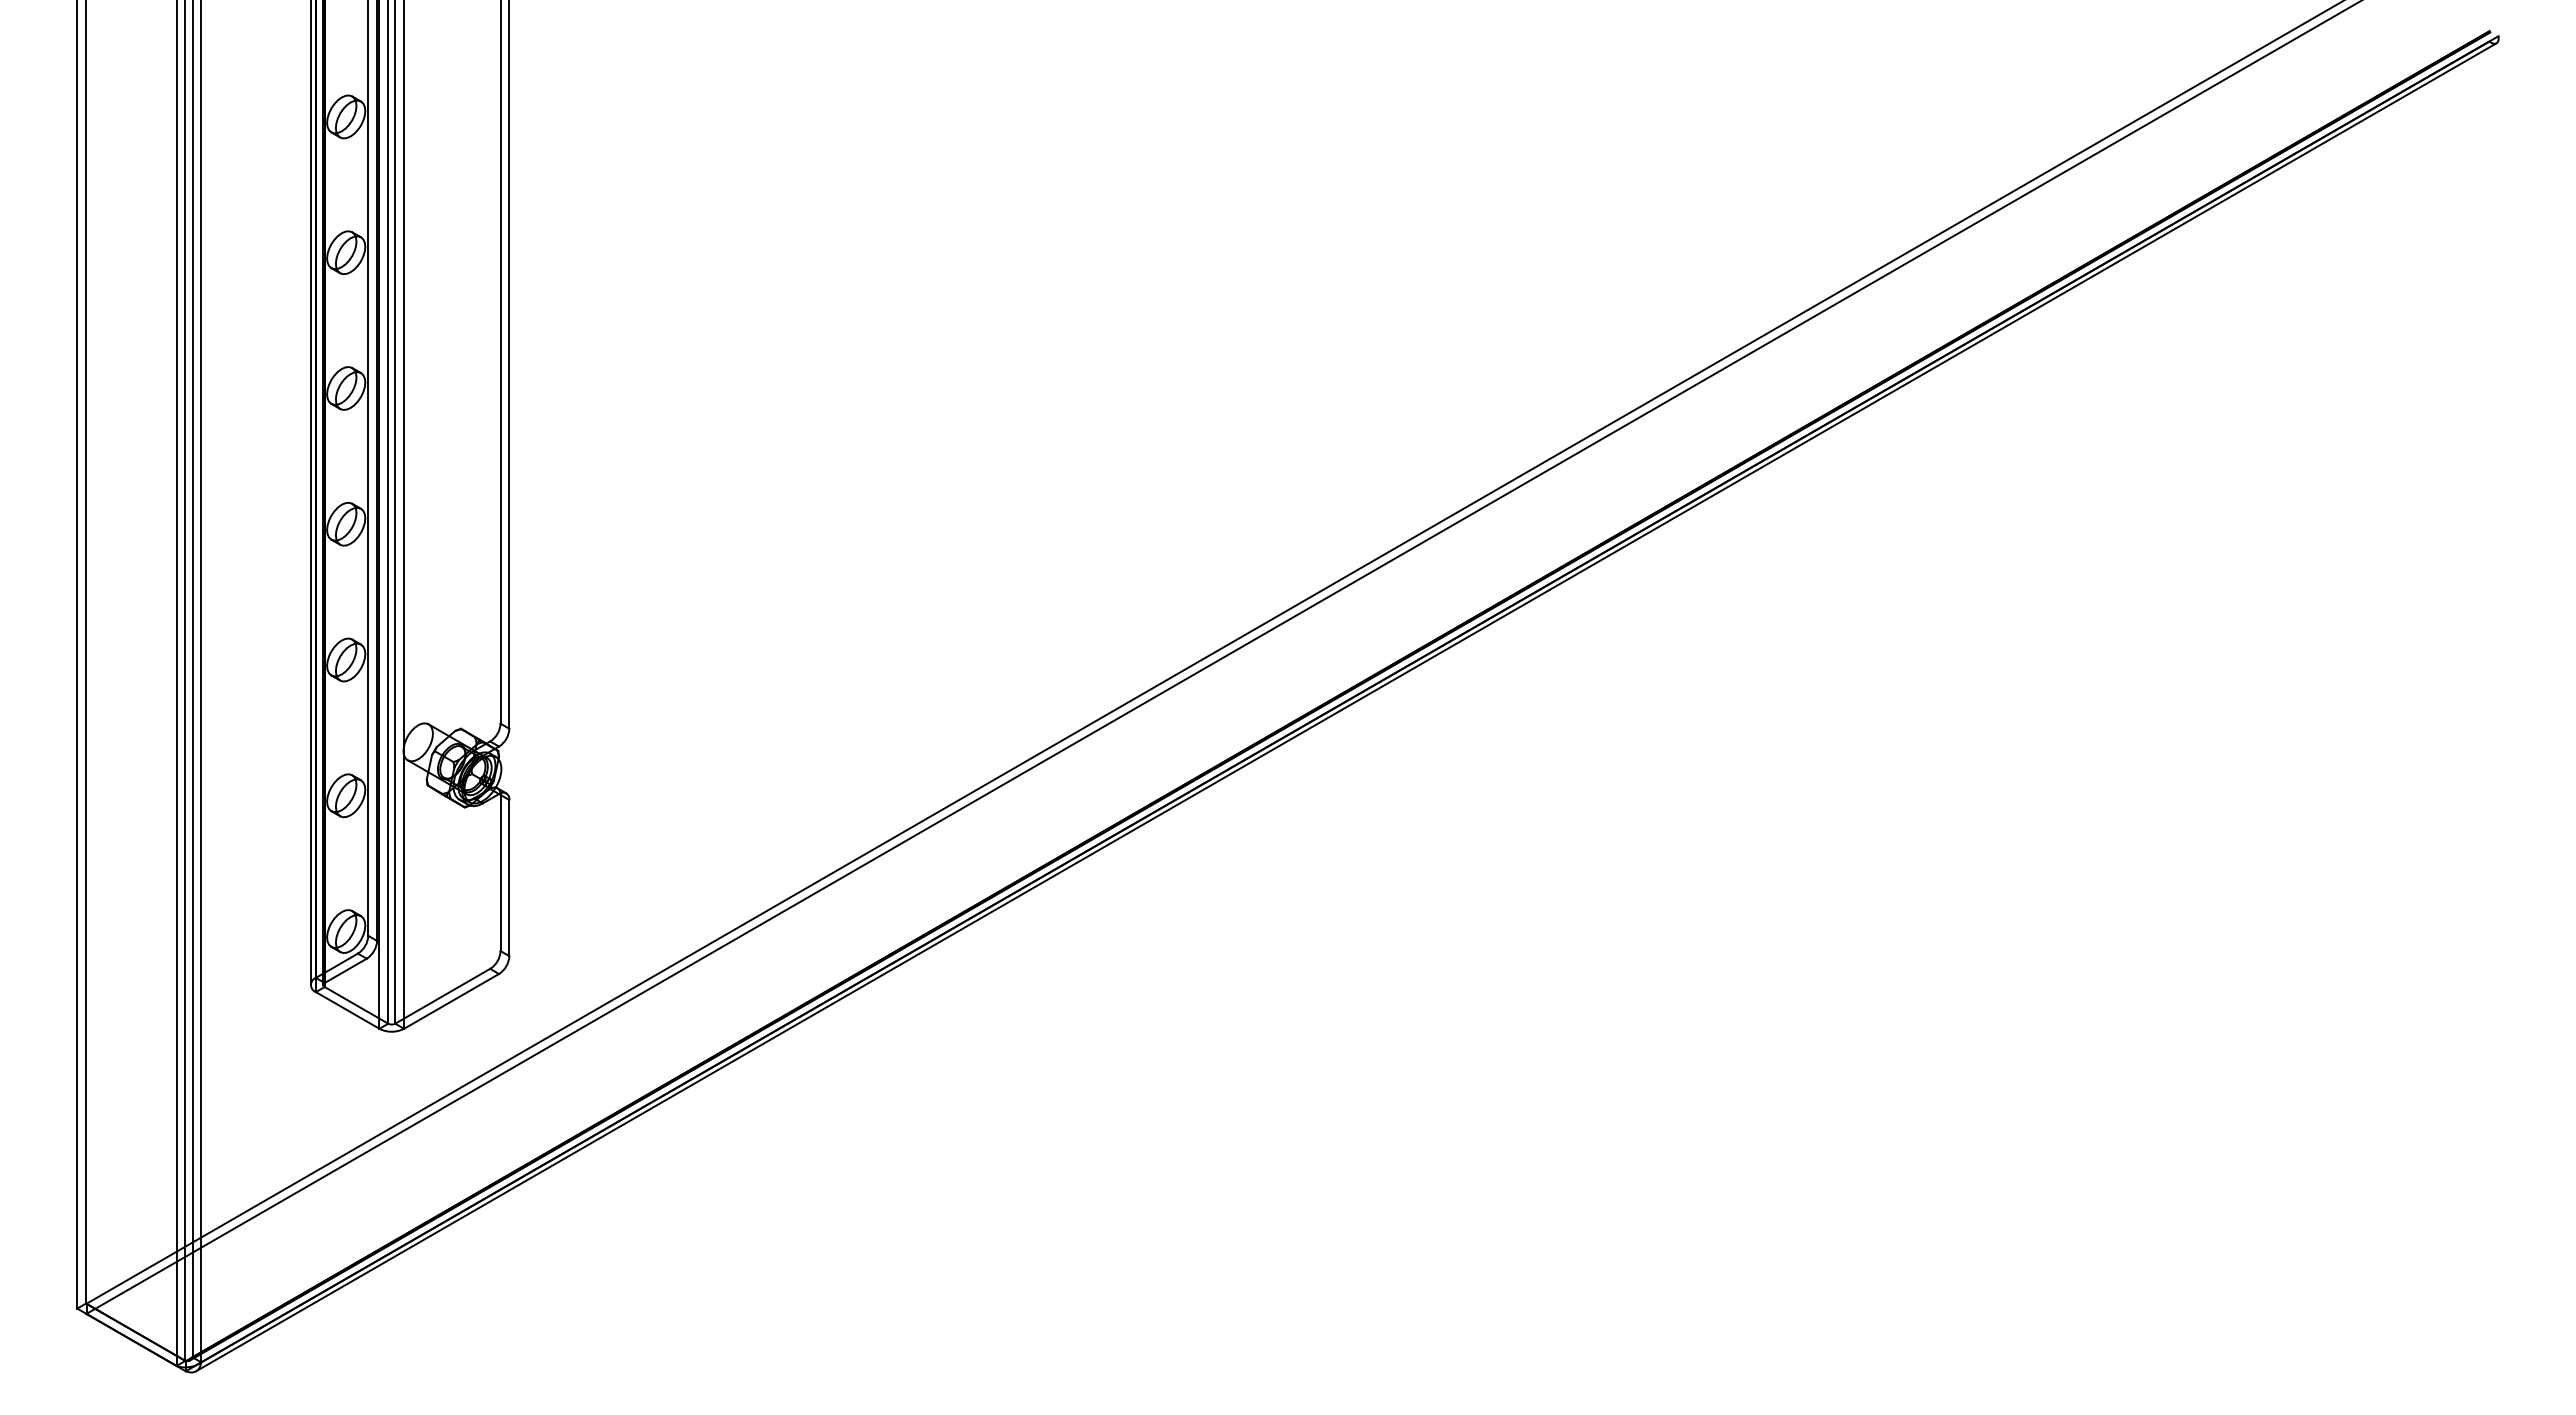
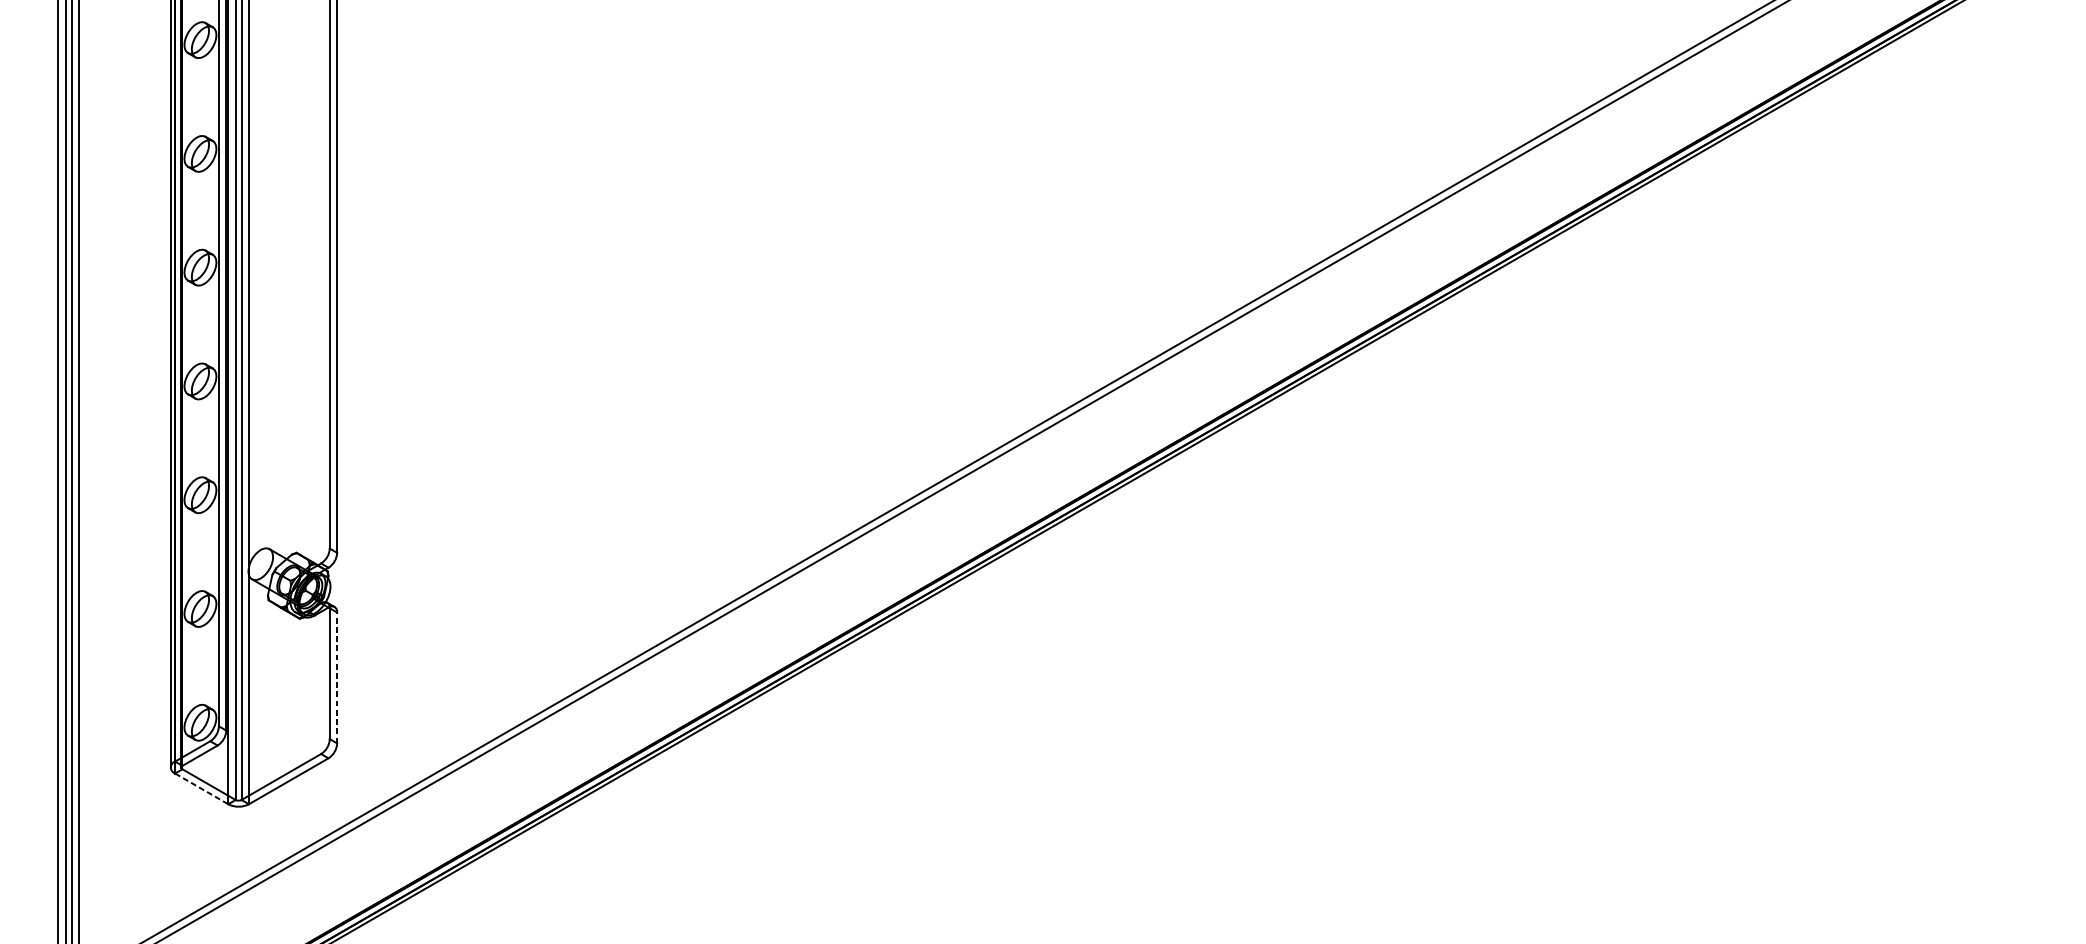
line: (509, 877) -> (337, 677), solid -> dashed
line: (347, 1010) -> (201, 788), solid -> dashed

